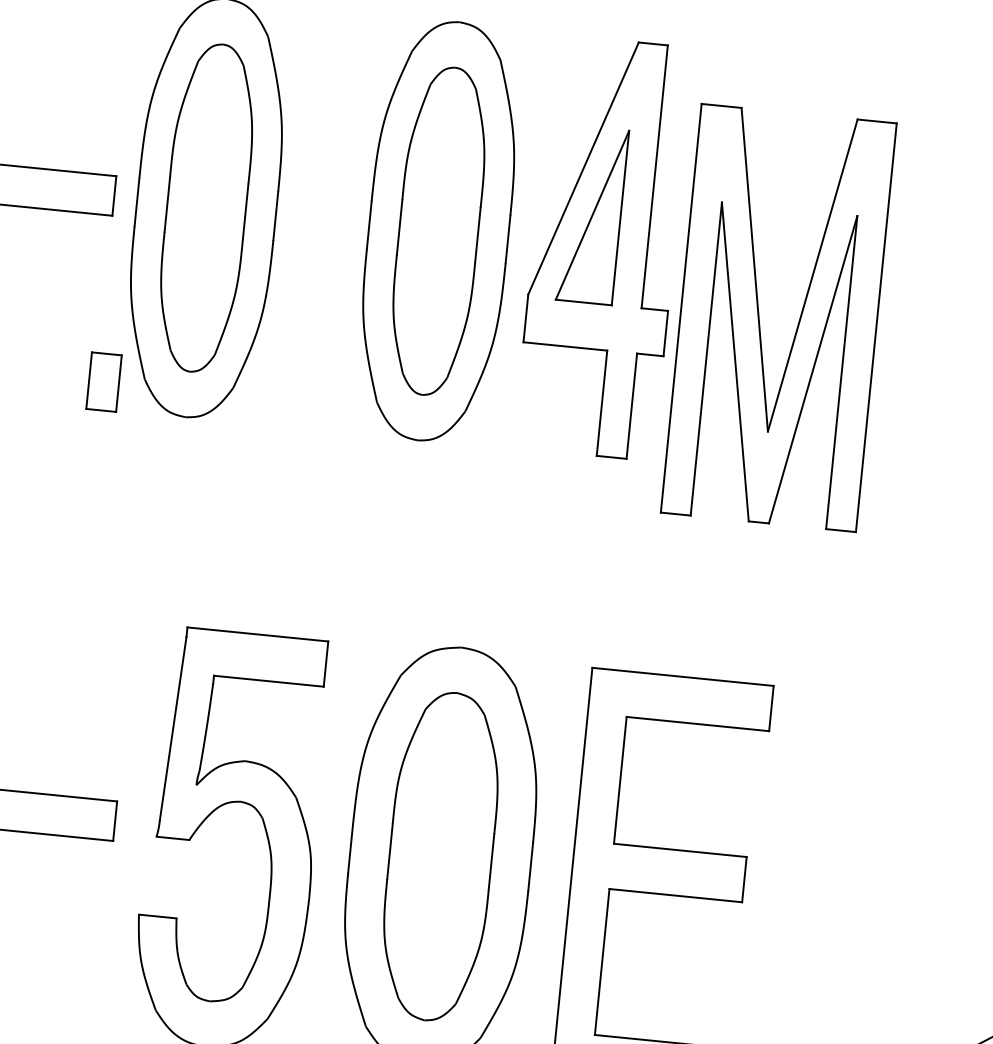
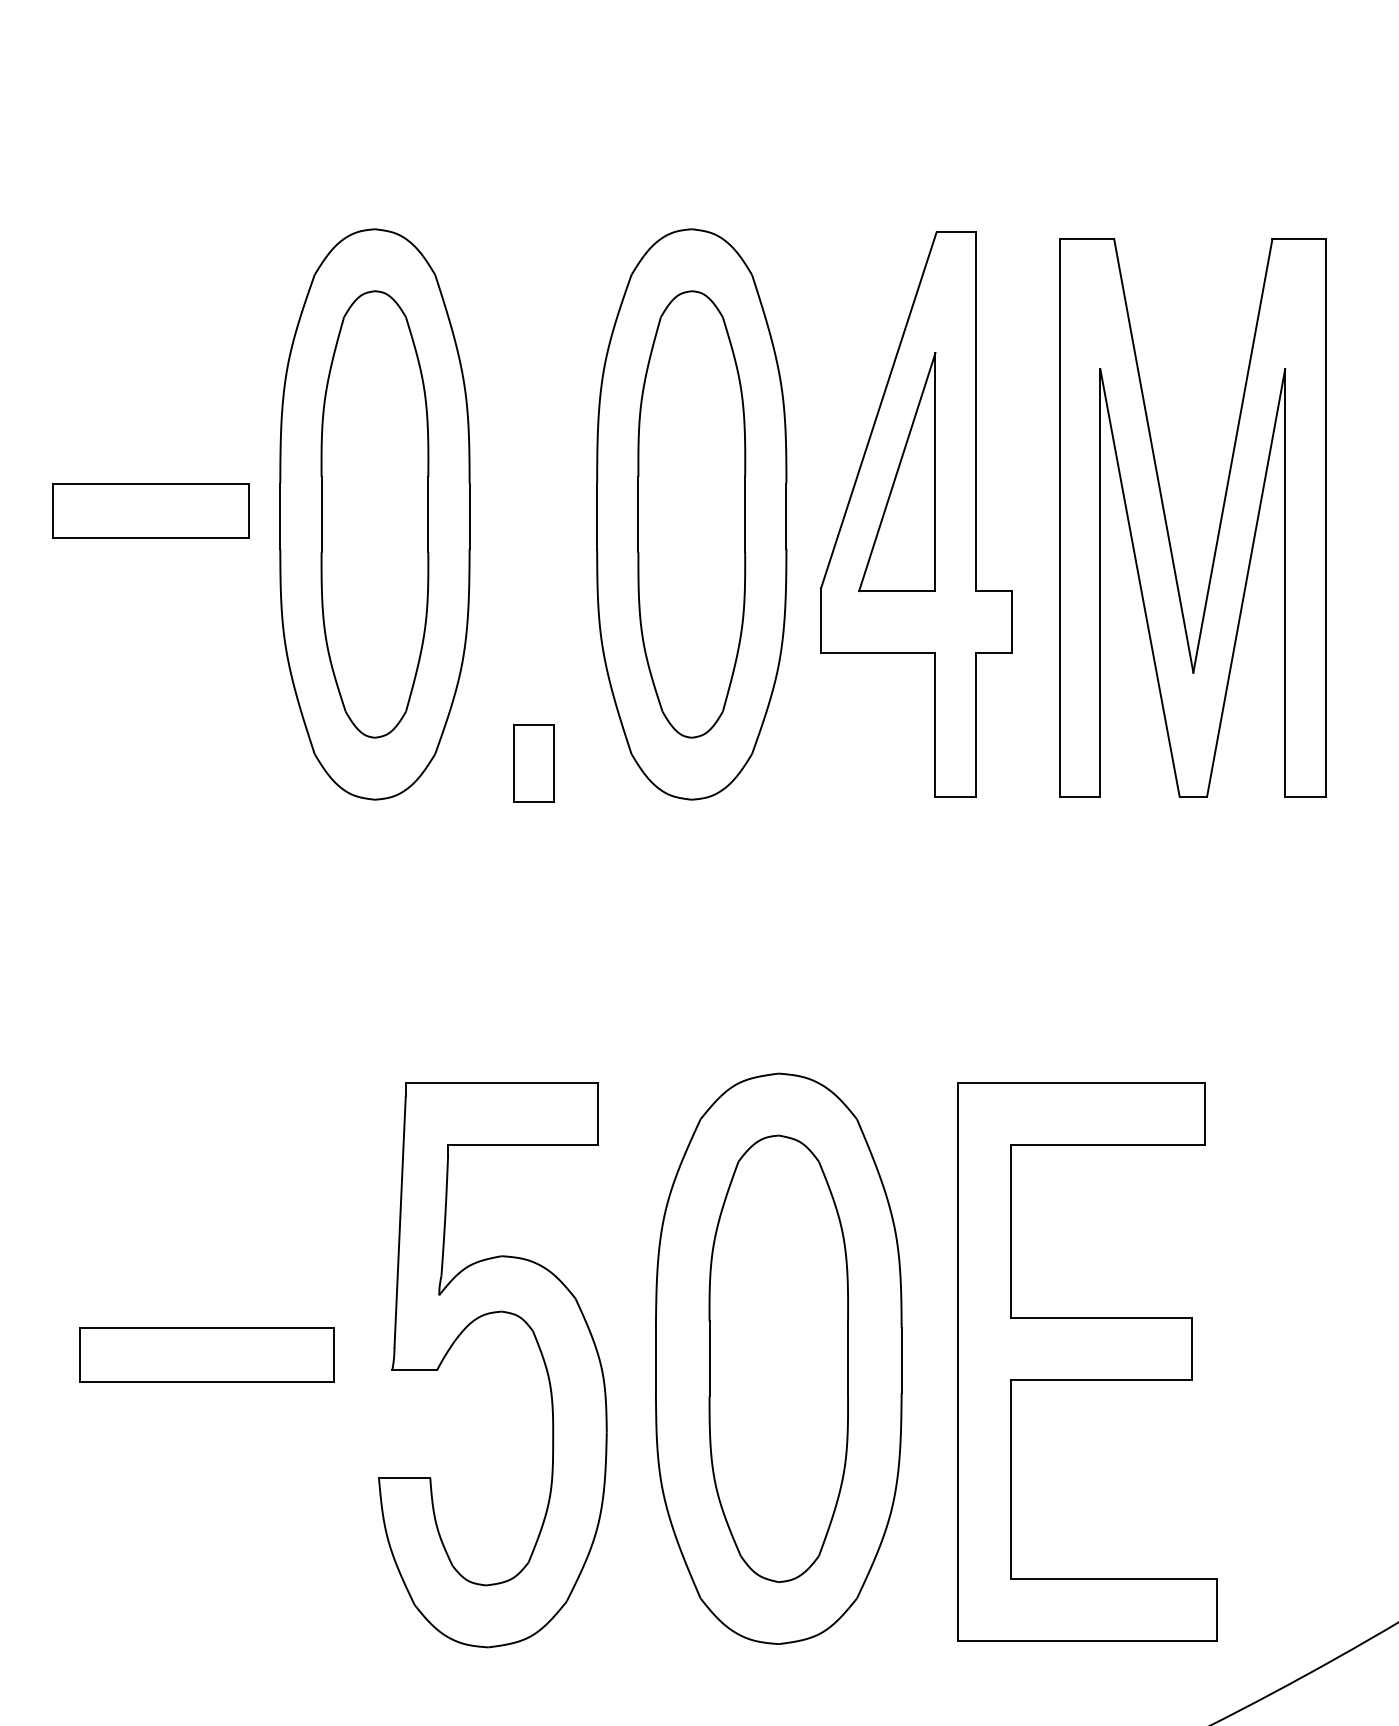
part: (759, 320) -> (1167, 523), moved
part: (103, 382) -> (533, 763), moved

